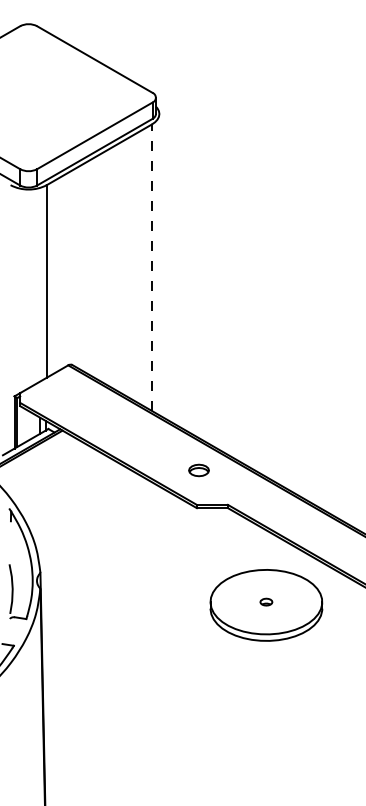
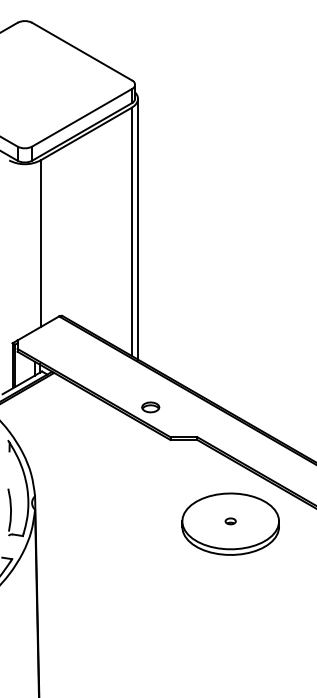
line: (159, 264) -> (138, 229), added
line: (151, 267) -> (131, 231), dashed -> solid
part: (198, 470) -> (150, 407), moved

